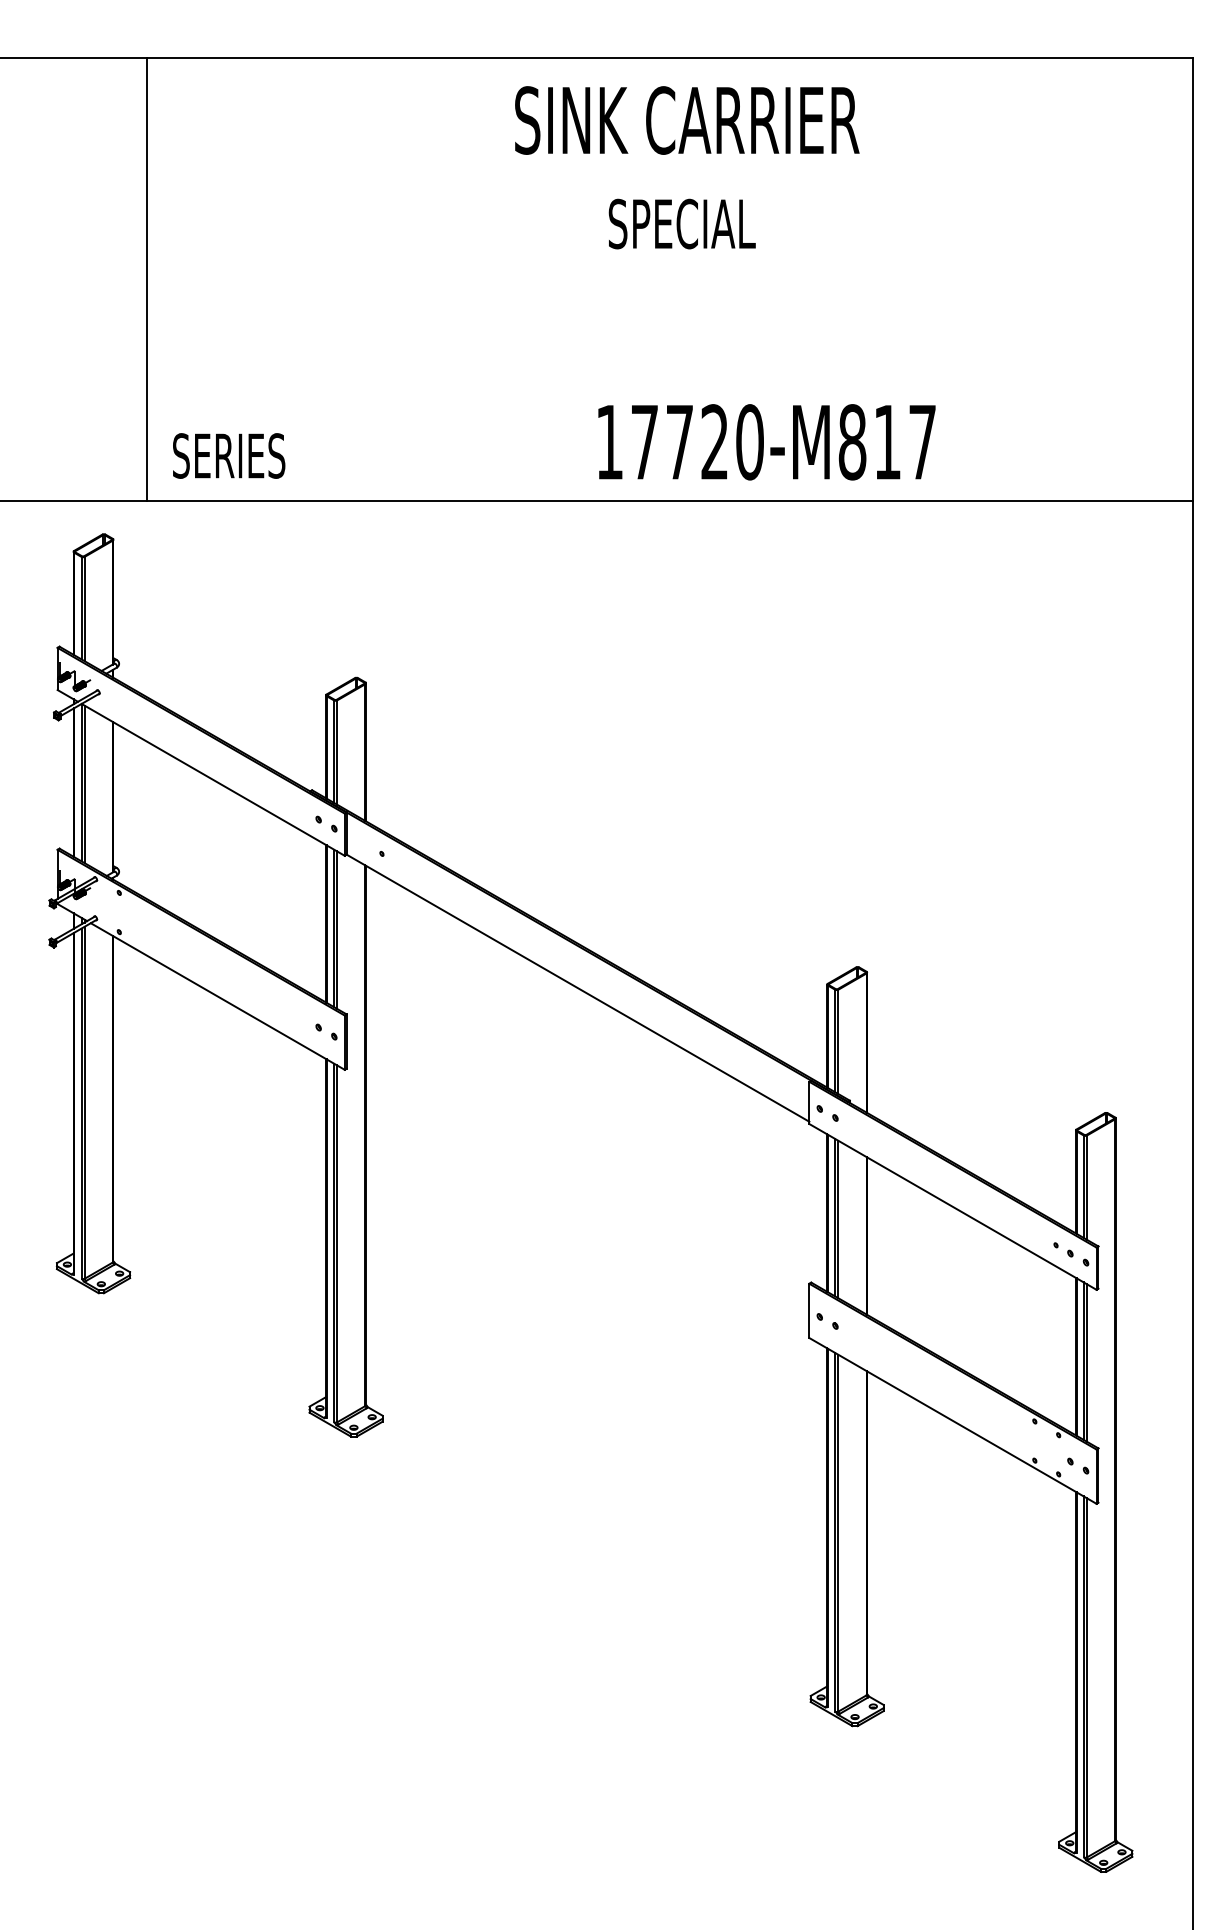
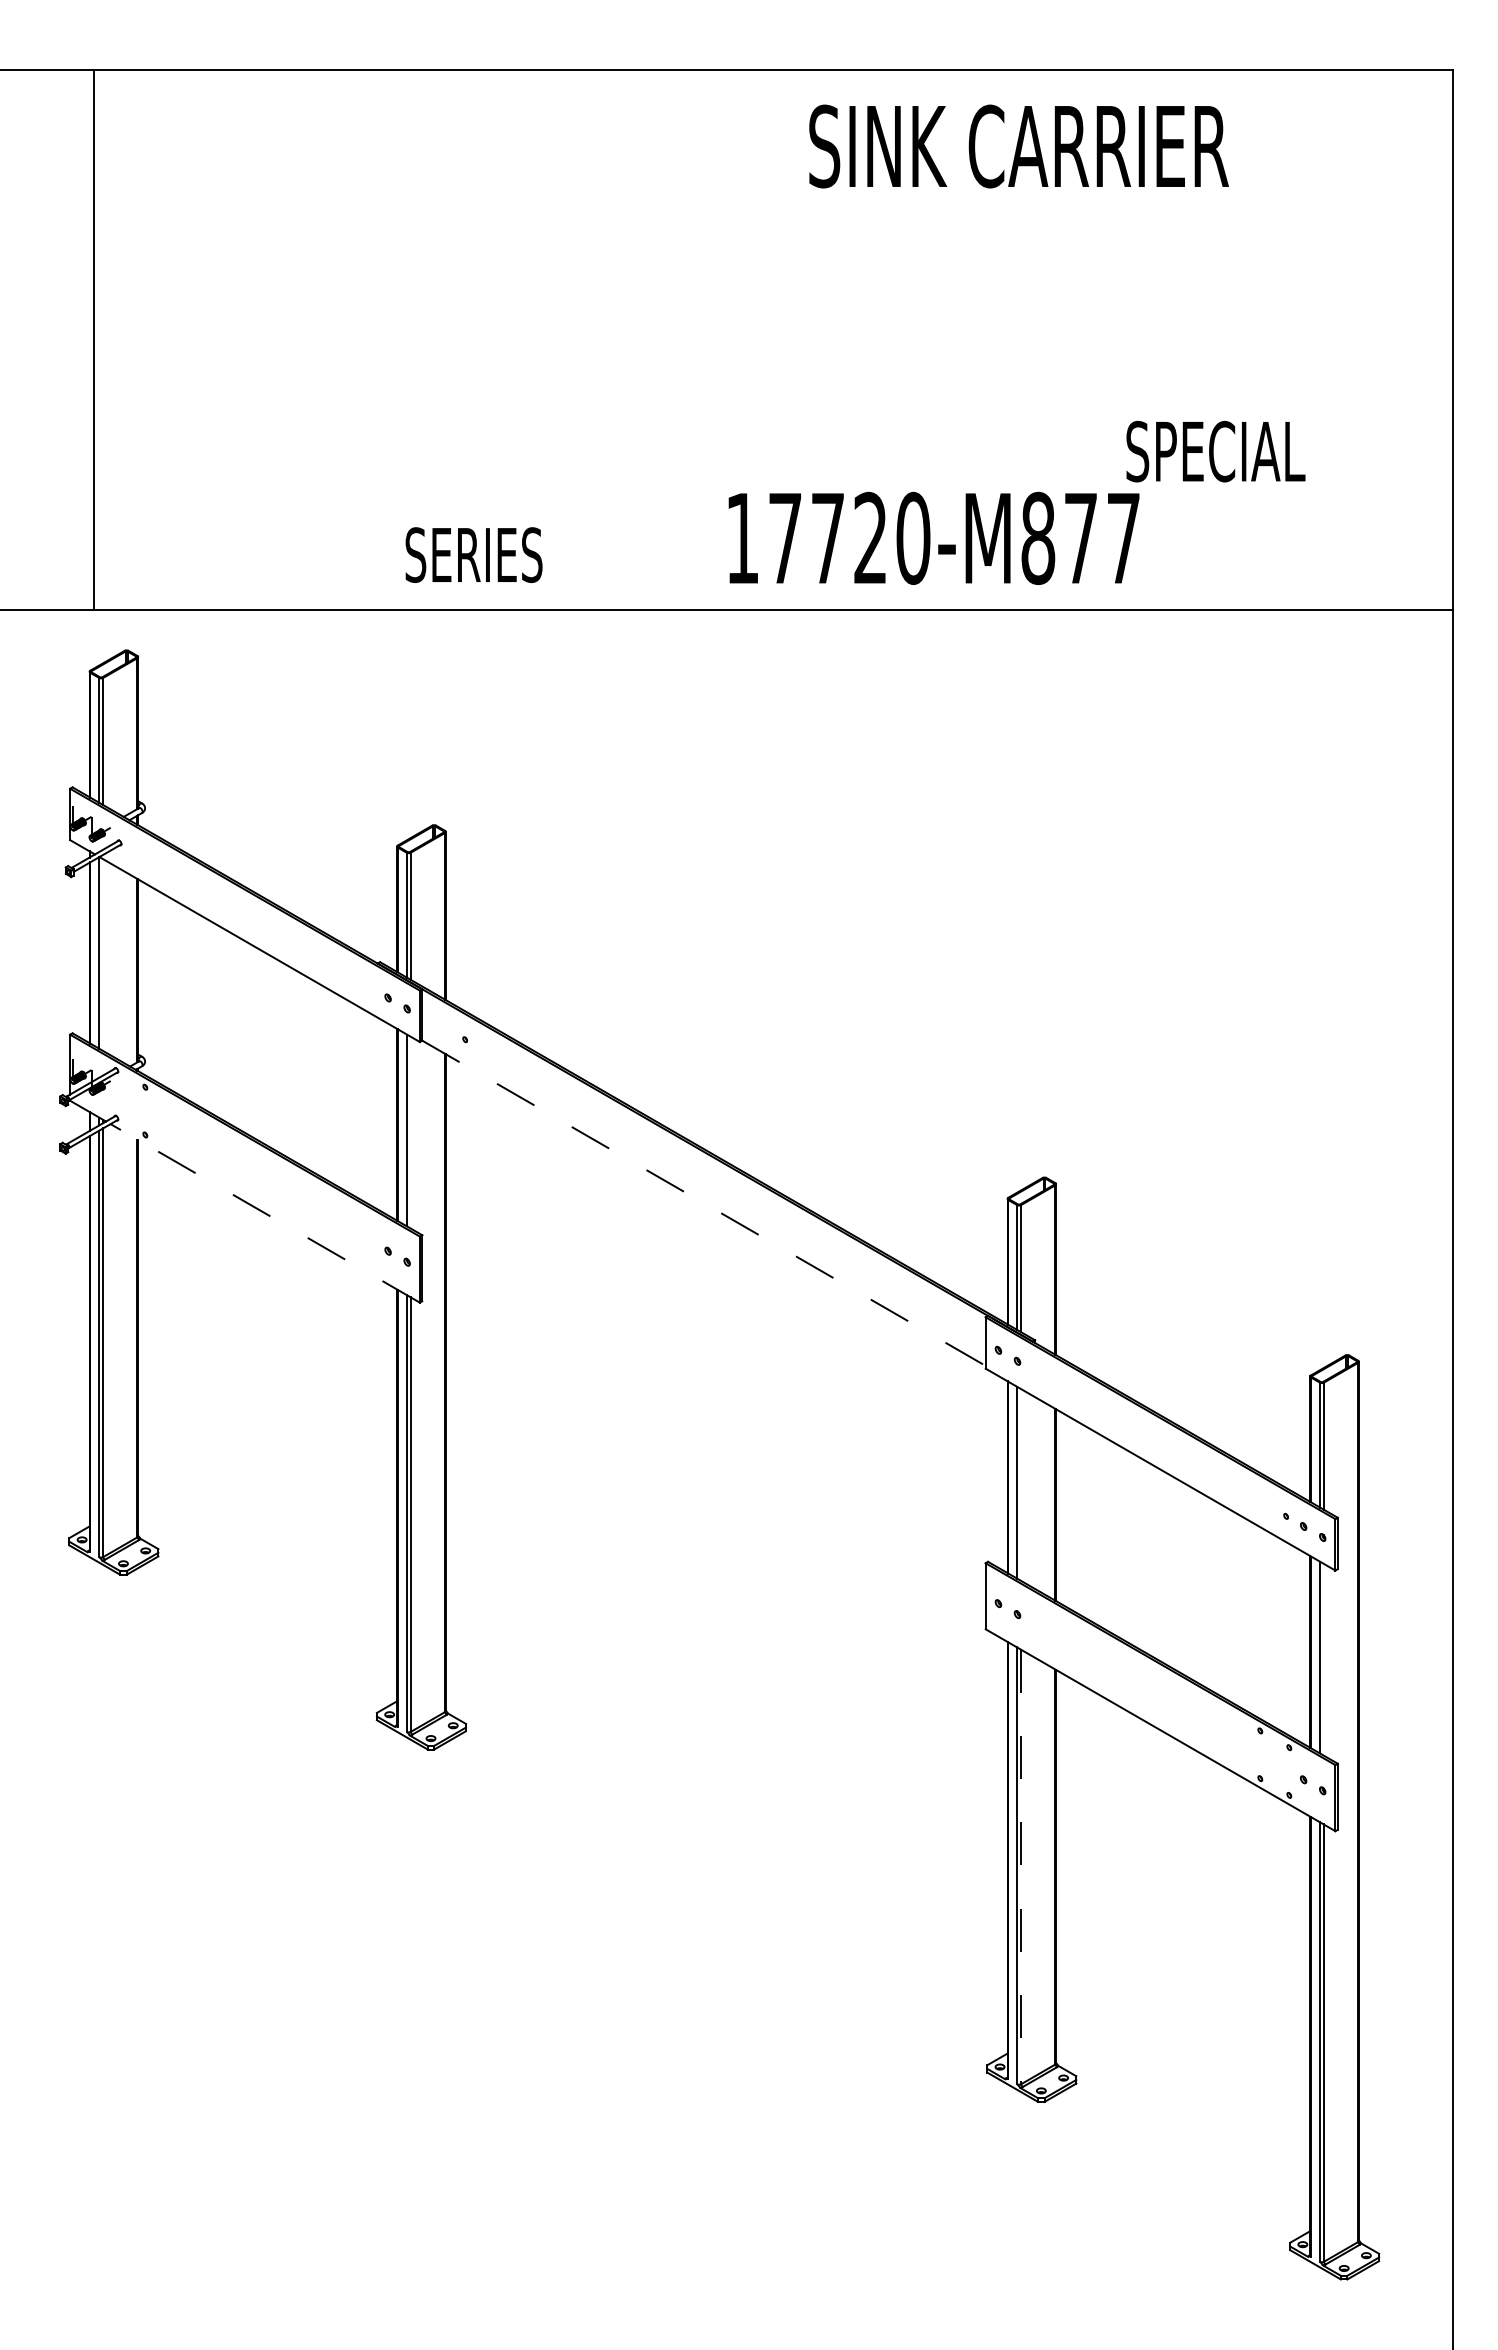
text: (686, 120) -> (1018, 146), moved
text: (681, 223) -> (1215, 451), moved
line: (146, 278) -> (93, 339), moved
text: (887, 442) -> (1080, 538), 17720-M817 -> 17720-M877
text: (228, 455) -> (473, 554), moved
line: (84, 783) -> (103, 954), removed
line: (337, 930) -> (410, 1132), removed
line: (578, 988) -> (704, 1203), solid -> dashed
line: (217, 996) -> (265, 1213), solid -> dashed
line: (838, 1219) -> (1021, 1484), removed
line: (1086, 1362) -> (1323, 1659), removed
line: (838, 1533) -> (1021, 1867), solid -> dashed

